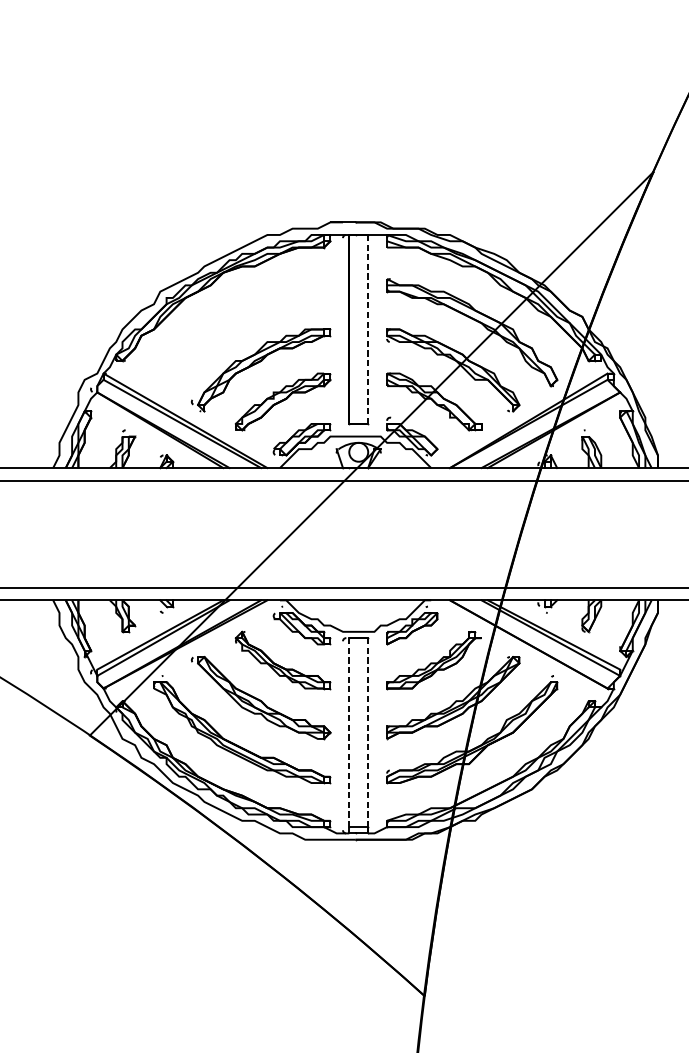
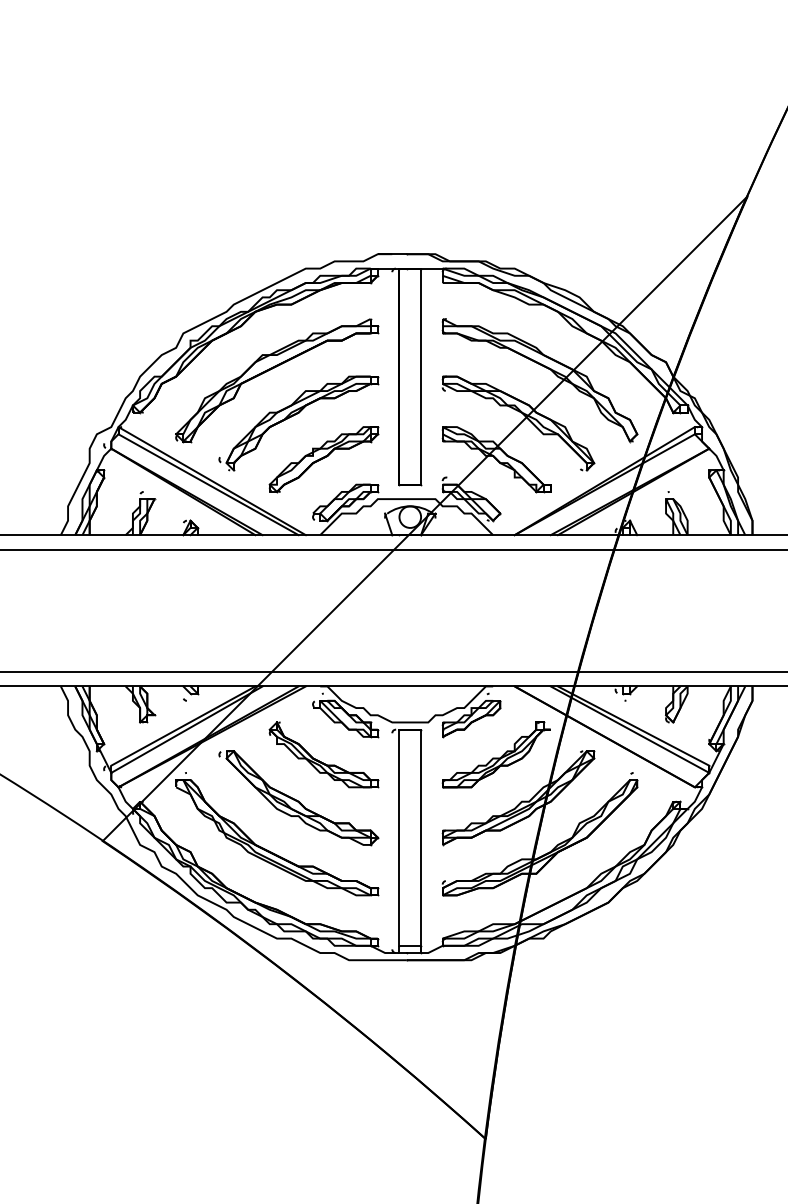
part: (238, 323) -> (272, 369), added
line: (368, 330) -> (421, 377), dashed -> solid
line: (349, 732) -> (399, 837), dashed -> solid
line: (368, 732) -> (421, 837), dashed -> solid

